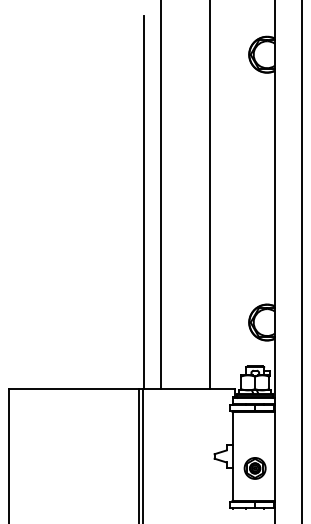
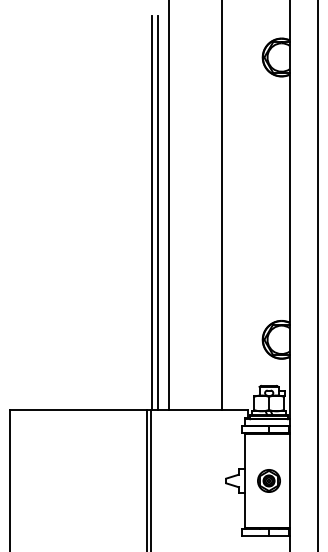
line: (150, 201) -> (158, 212), added
part: (254, 468) -> (268, 481), moved

